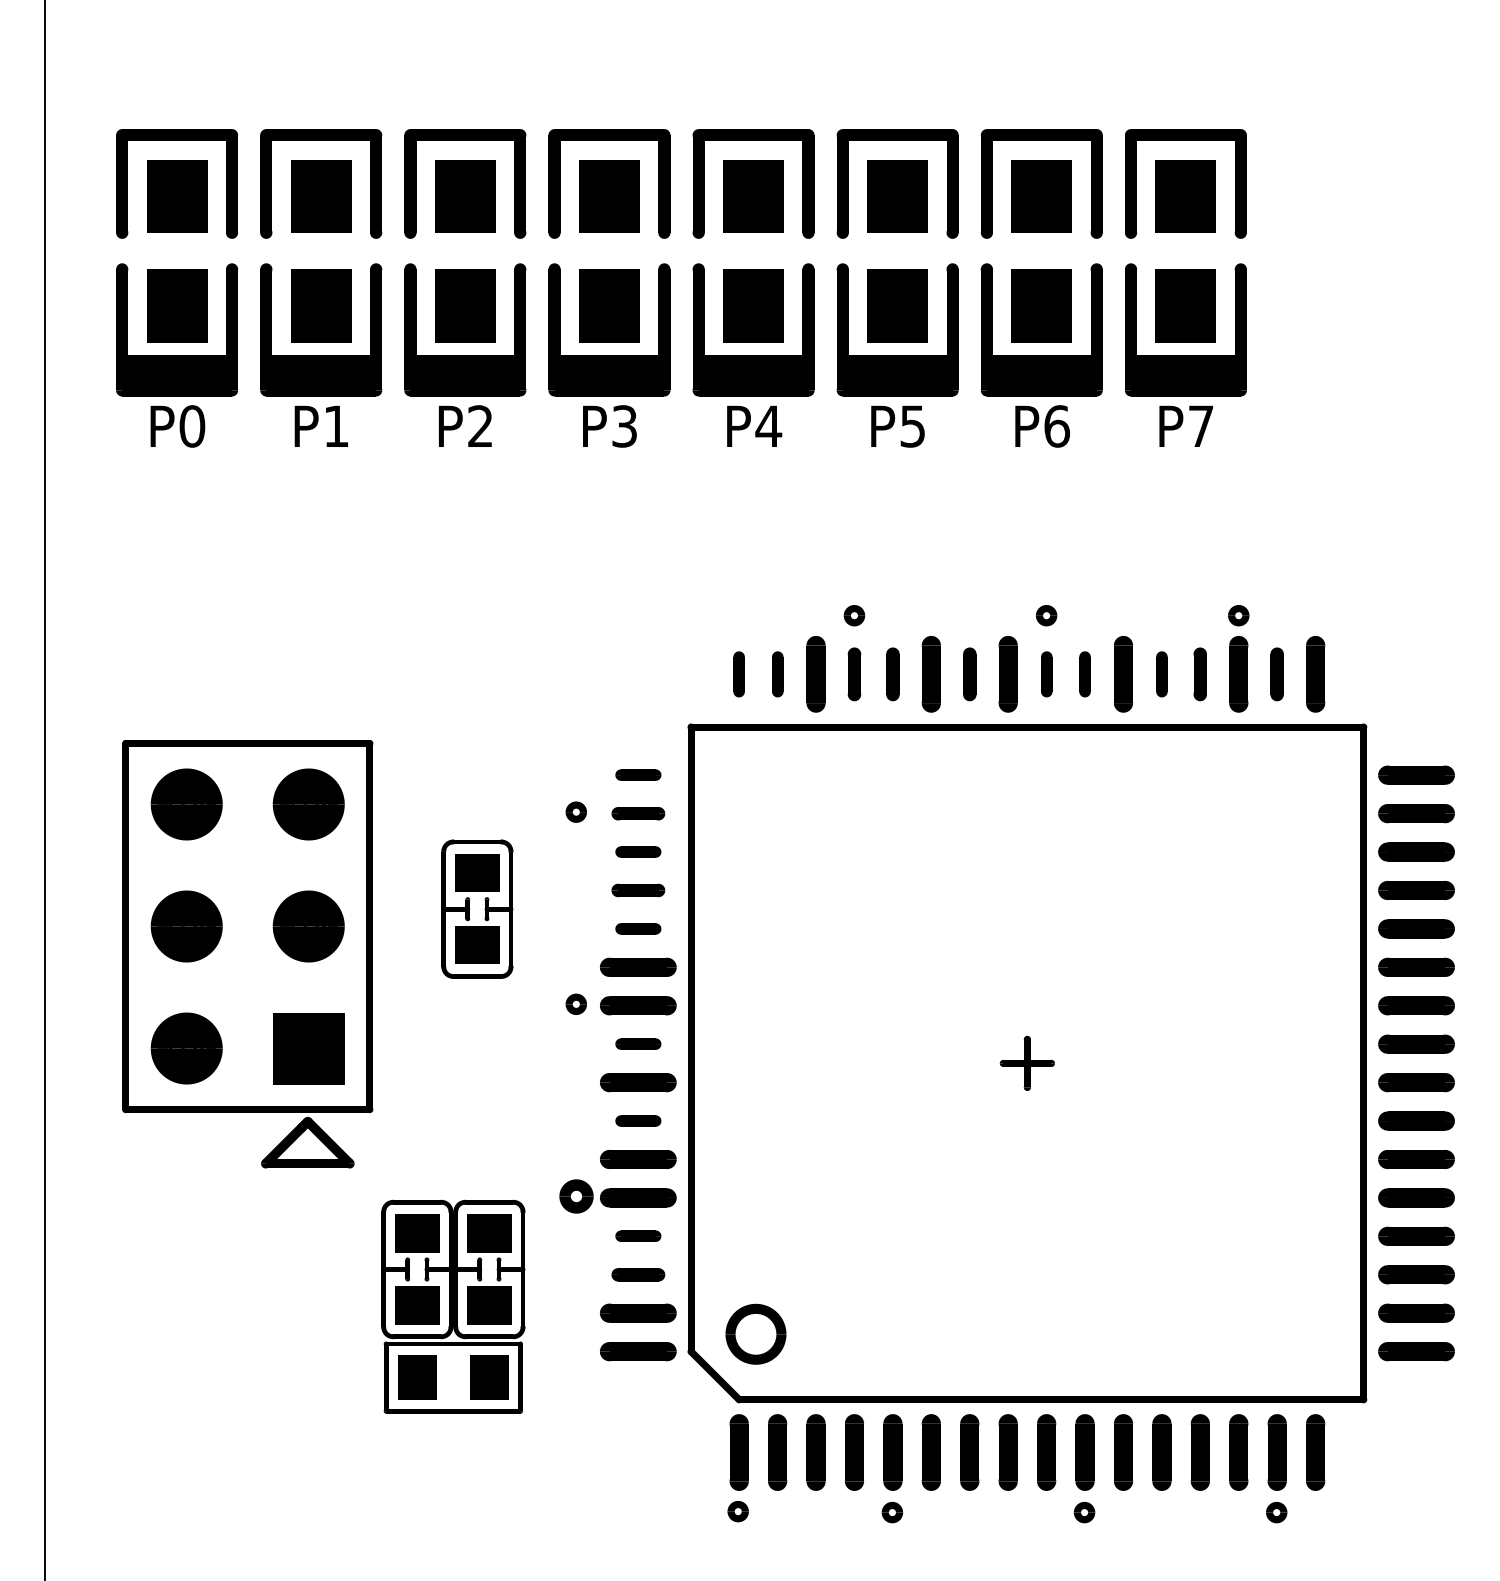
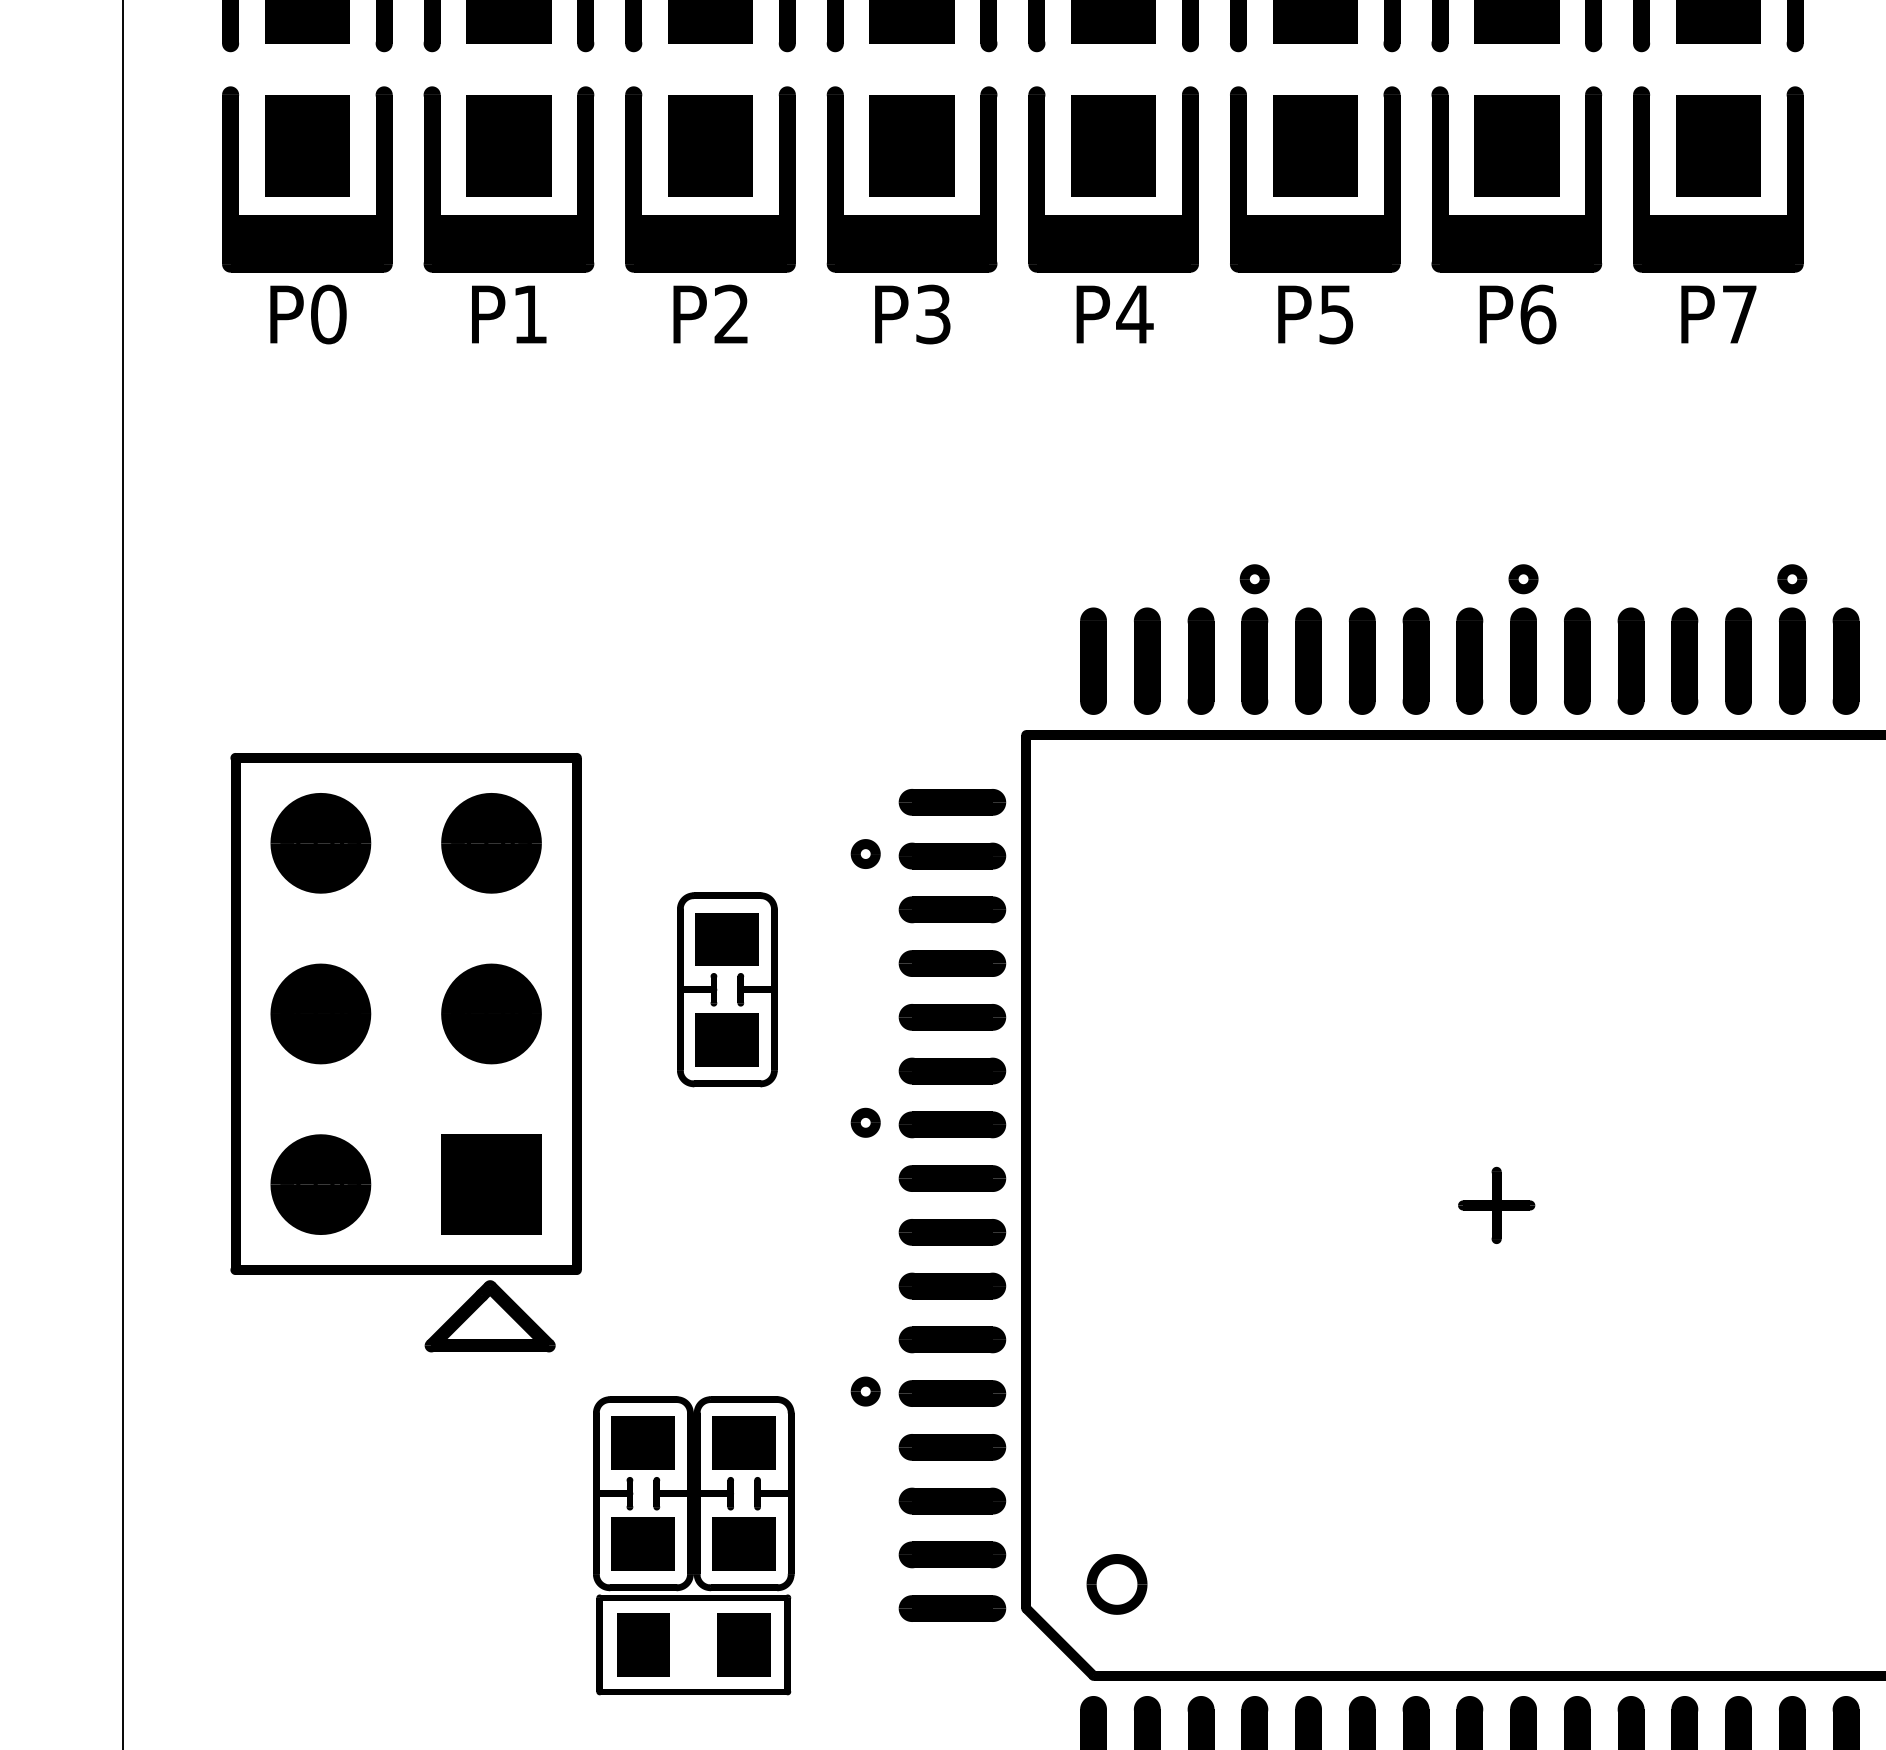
part: (738, 674) -> (1092, 661), size x1.67
part: (777, 674) -> (1147, 661), size x1.67
part: (854, 674) -> (1254, 661), size x1.43
part: (892, 674) -> (1307, 661), size x1.43
part: (969, 674) -> (1415, 661), size x1.43
part: (1046, 674) -> (1523, 661), size x1.67
part: (1084, 674) -> (1576, 661), size x1.67
part: (1161, 674) -> (1684, 661), size x1.67
part: (1199, 674) -> (1737, 661), size x1.43
part: (1276, 674) -> (1845, 661), size x1.43
part: (638, 774) -> (952, 801), size x1.67
part: (638, 813) -> (952, 855), size x1.43
part: (638, 851) -> (952, 909), size x1.67
part: (638, 890) -> (952, 963), size x1.43
part: (638, 928) -> (952, 1016), size x1.67
part: (638, 1043) -> (952, 1177), size x1.67
part: (638, 1120) -> (952, 1285), size x1.67
part: (575, 1196) -> (864, 1391), size x0.62
part: (638, 1235) -> (952, 1446), size x1.67
part: (638, 1274) -> (952, 1500), size x1.43
part: (755, 1334) -> (1116, 1584), size x0.71

